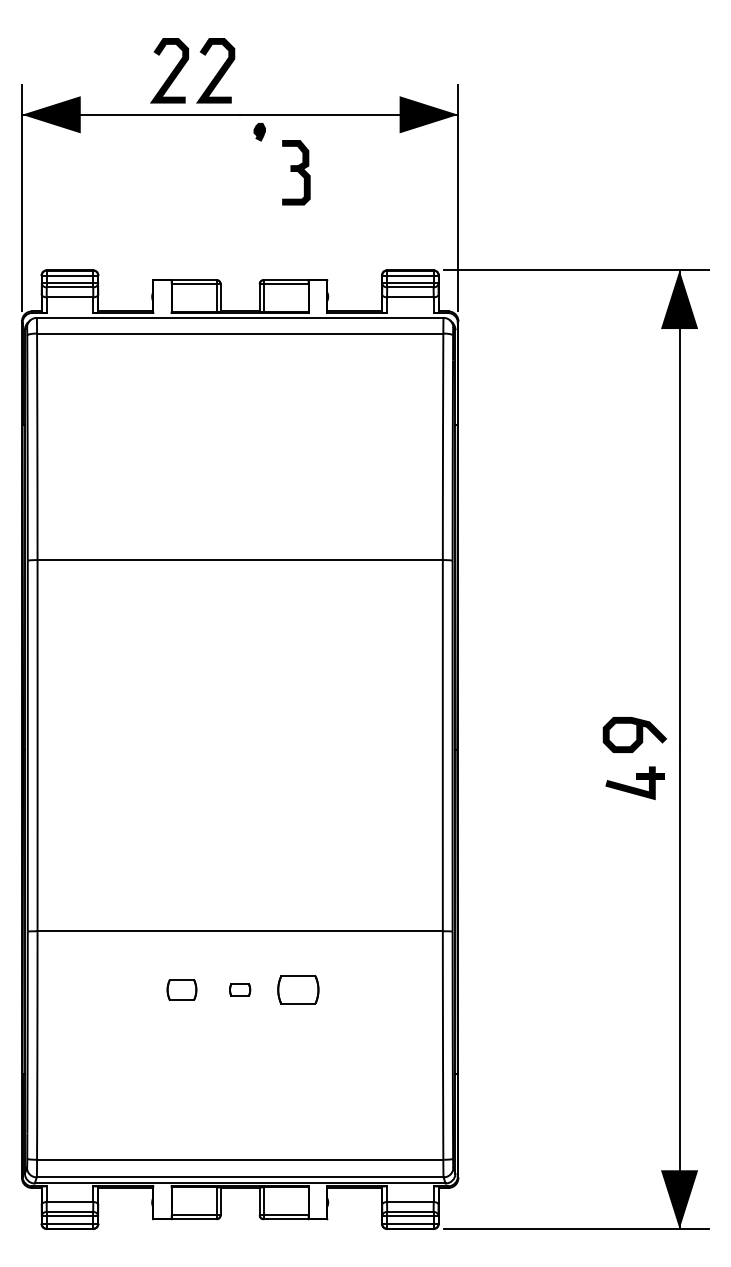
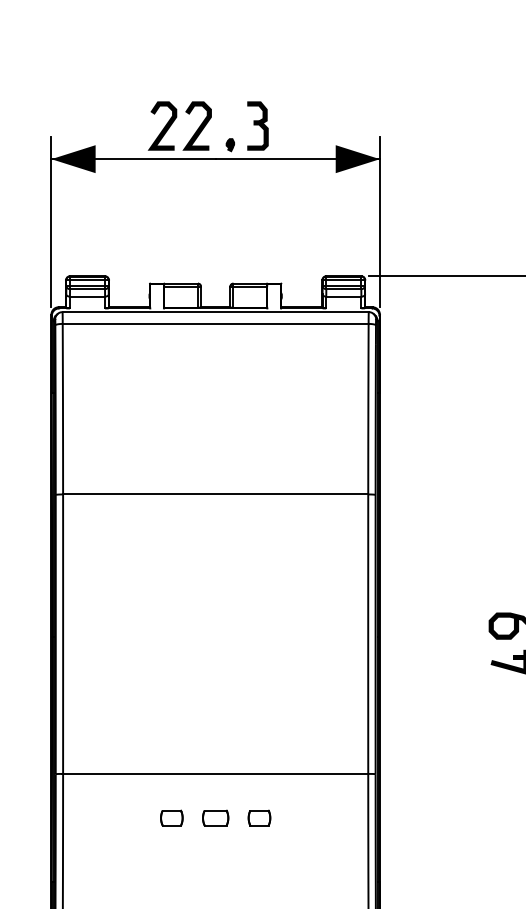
part: (259, 132) -> (230, 145), moved
part: (296, 172) -> (258, 125), moved
part: (239, 989) -> (215, 817), size x1.67
part: (298, 989) -> (259, 817), size x0.71

